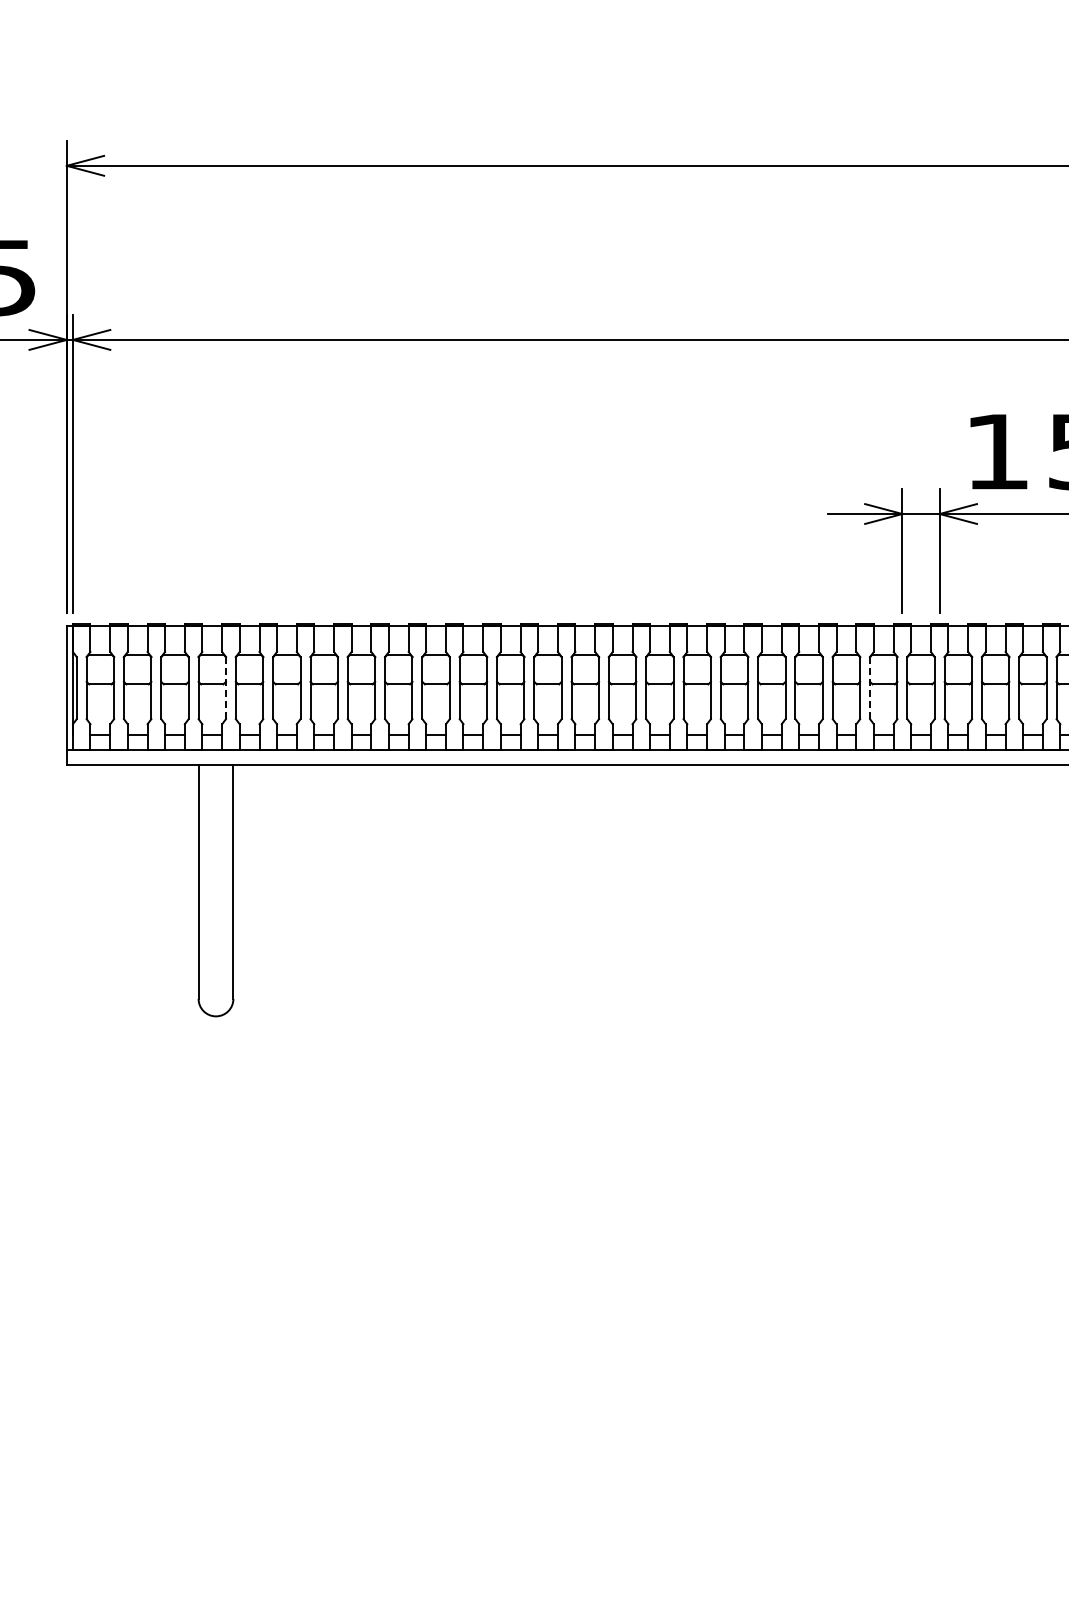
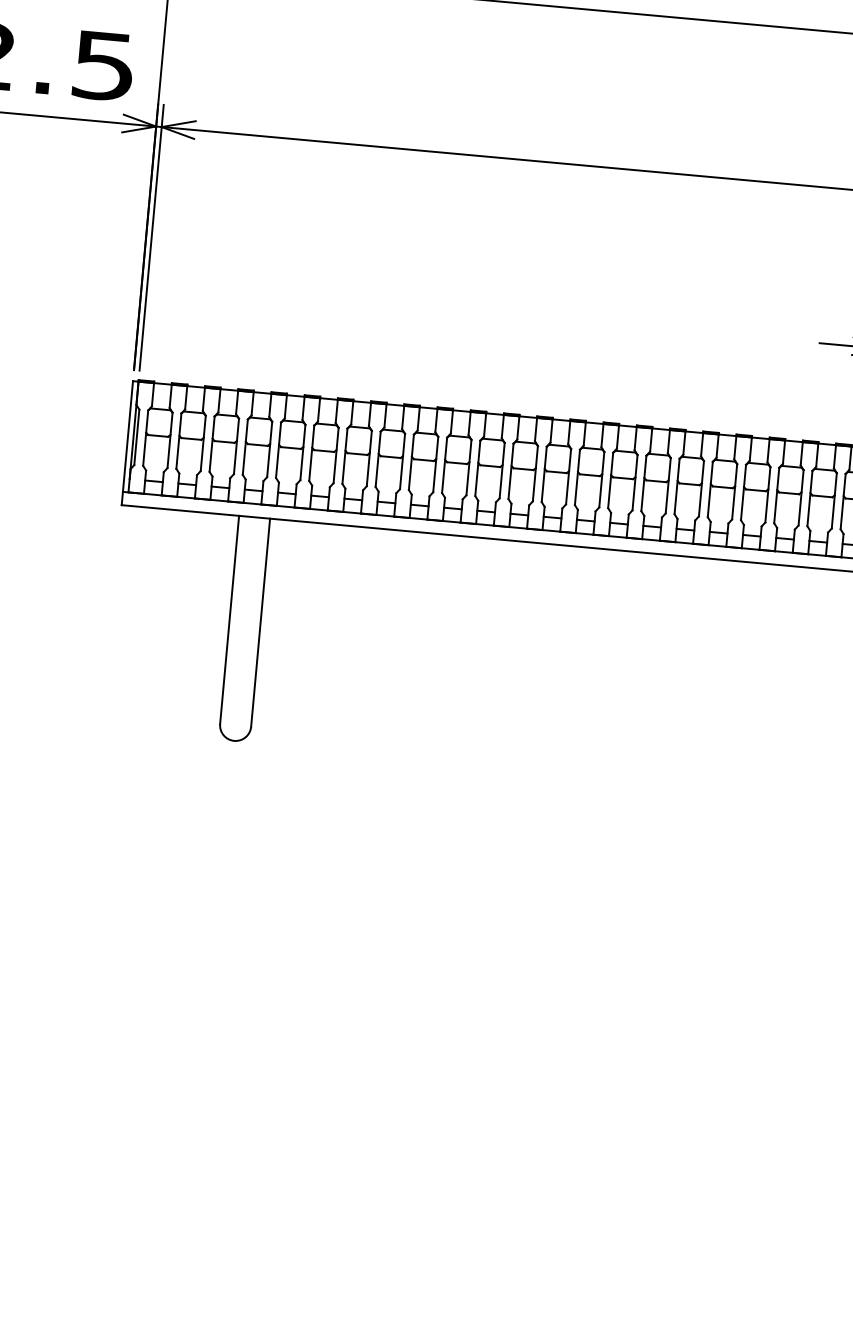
line: (870, 687) -> (843, 501), dashed -> solid
line: (225, 688) -> (269, 449), dashed -> solid

